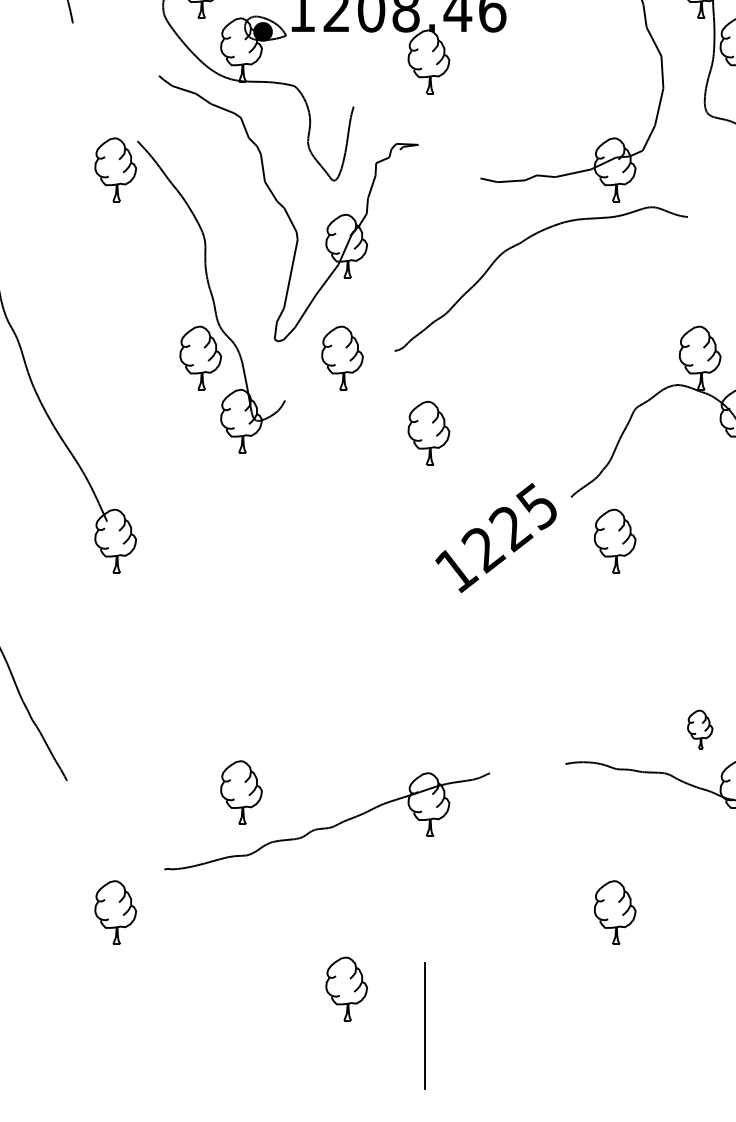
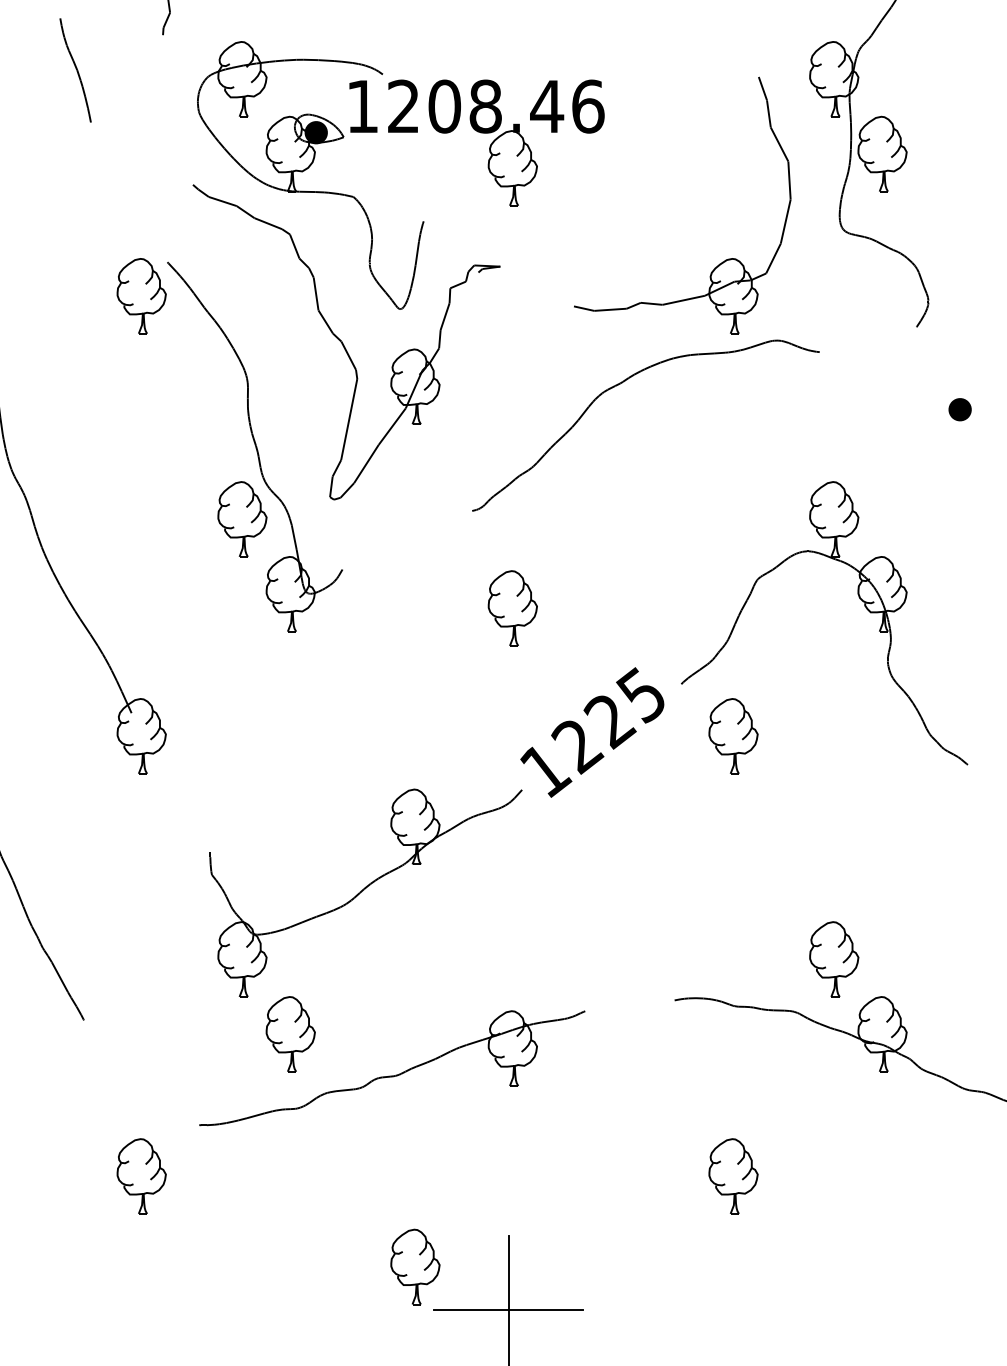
part: (342, 358) -> (410, 519), removed
part: (304, 673) -> (365, 892), added
part: (700, 729) -> (834, 959), size x1.67
line: (425, 1025) -> (508, 1310), added

